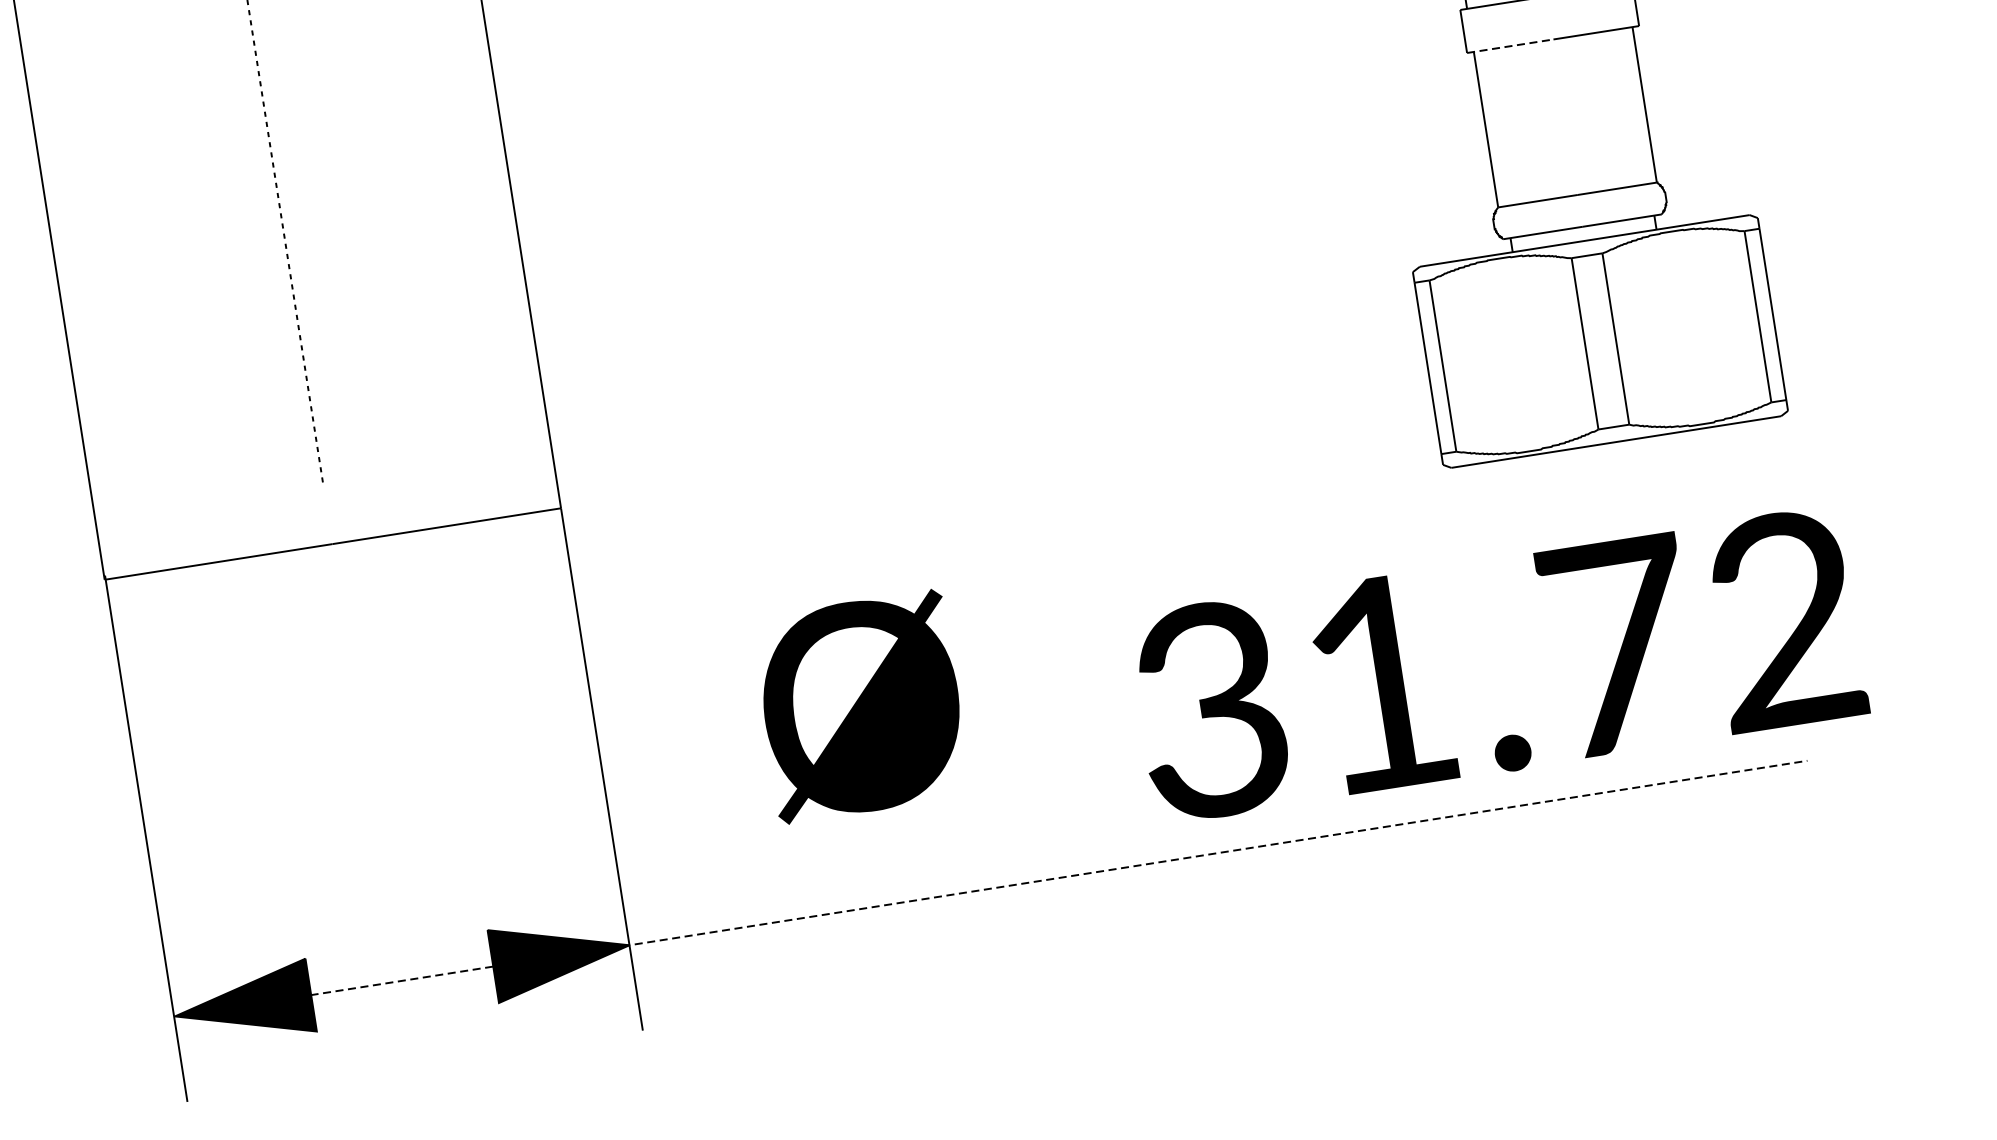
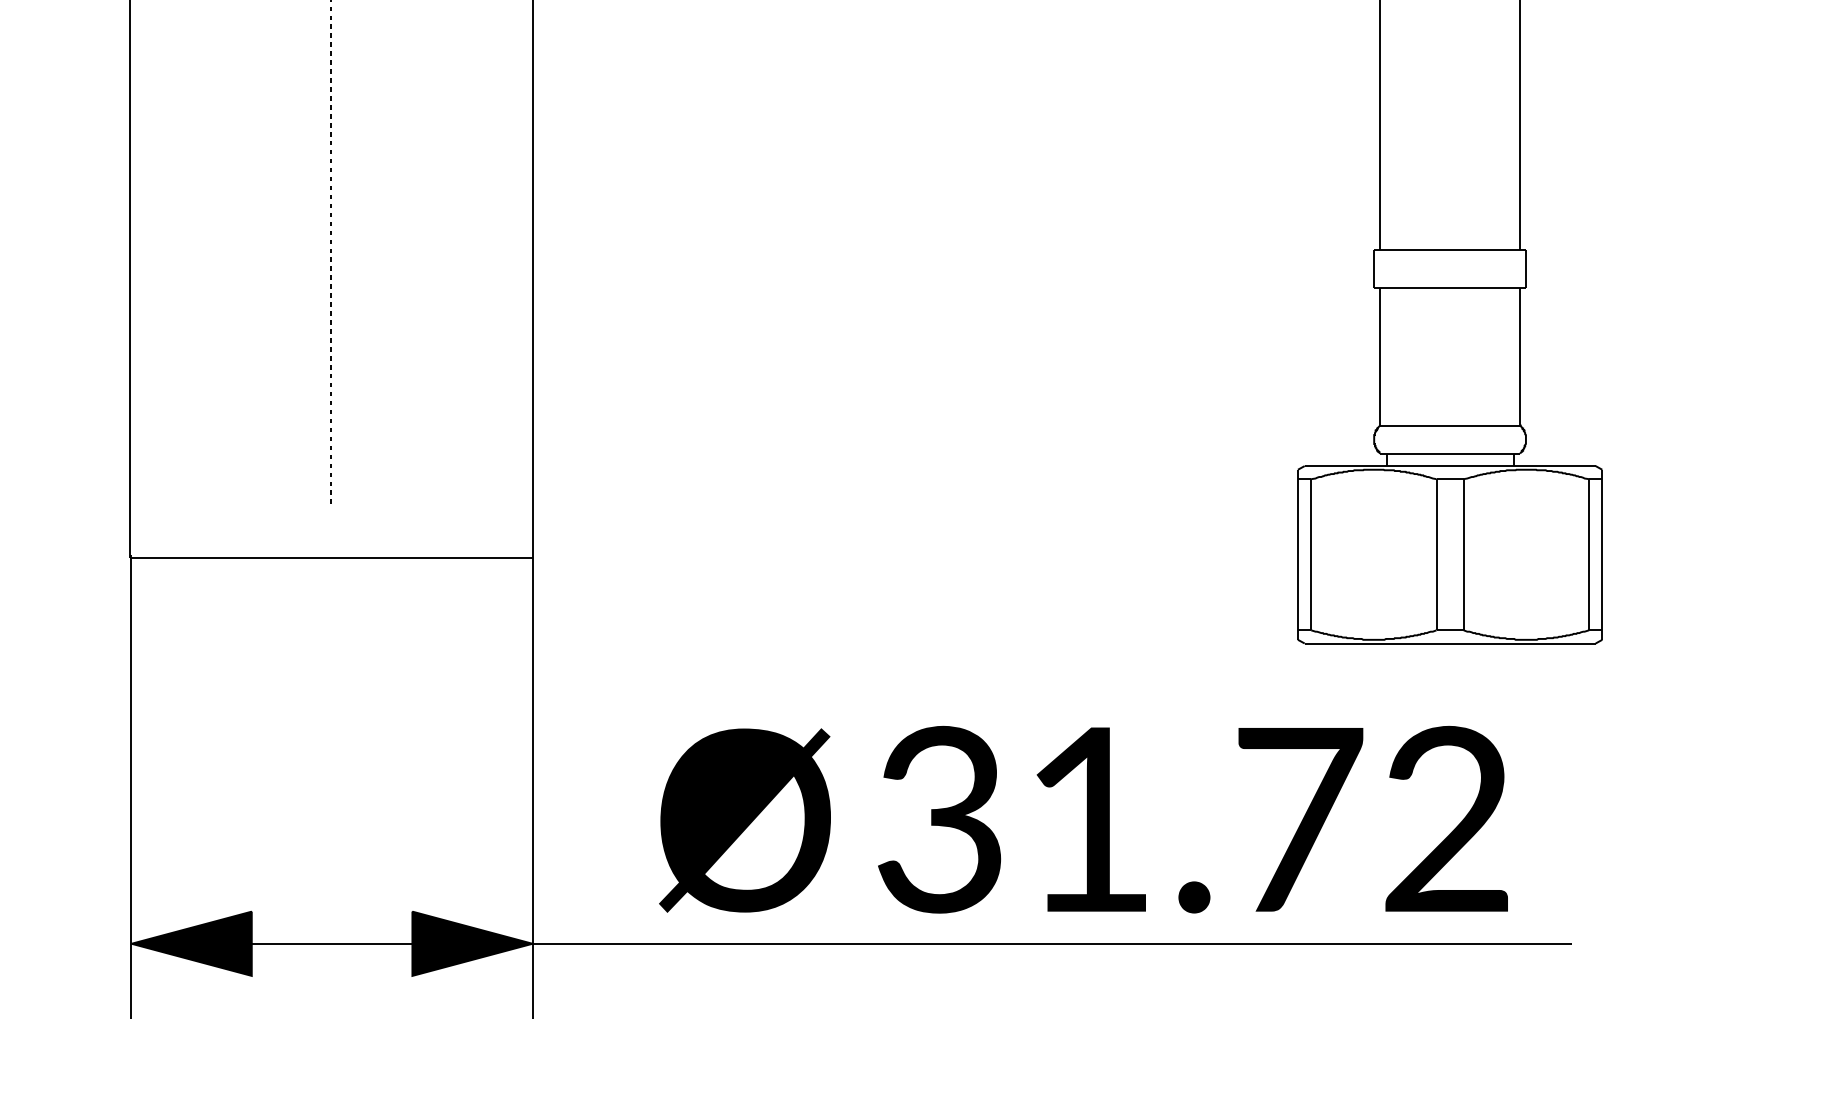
line: (1510, 46) -> (1412, 288), dashed -> solid
text: (1497, 665) -> (1192, 819), moved
part: (860, 706) -> (744, 820), moved
line: (1040, 880) -> (895, 943), dashed -> solid

